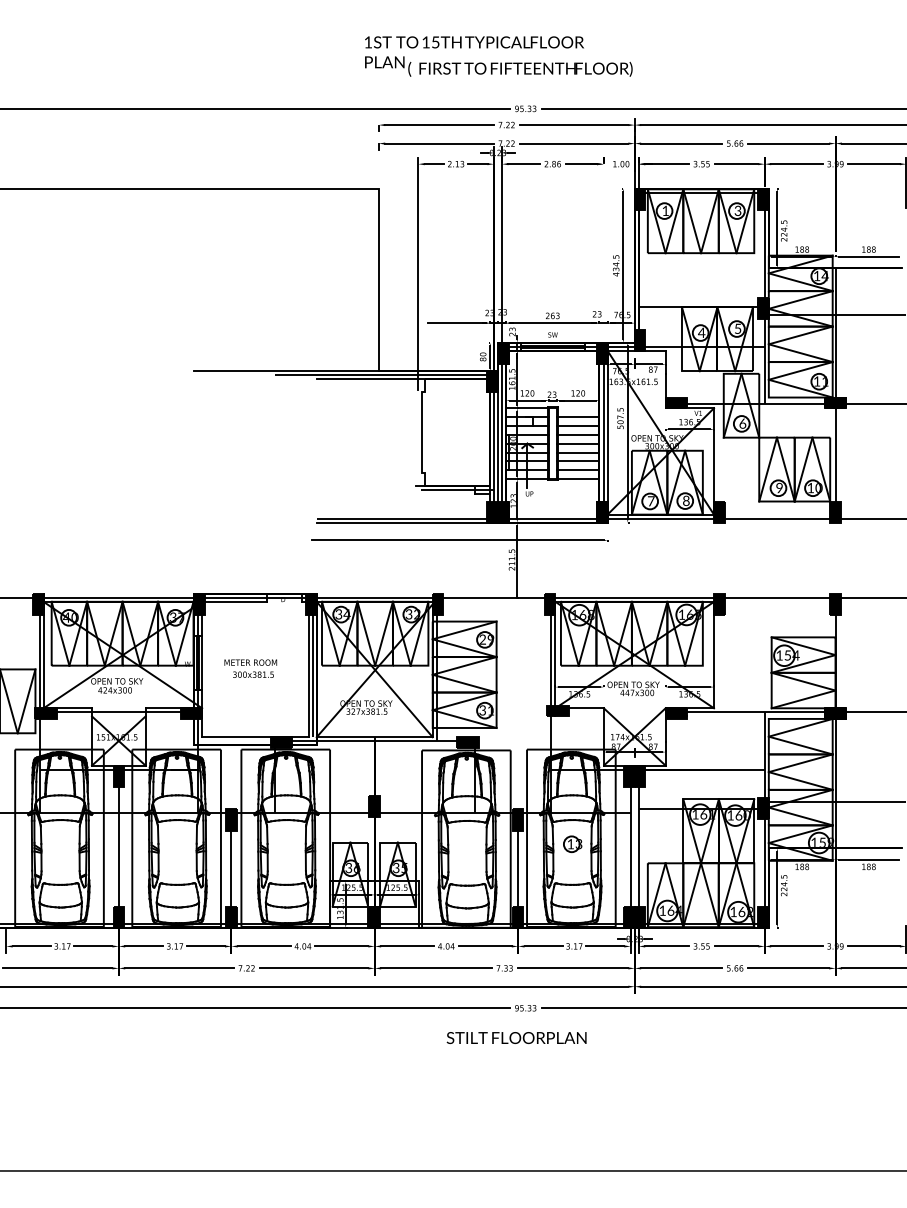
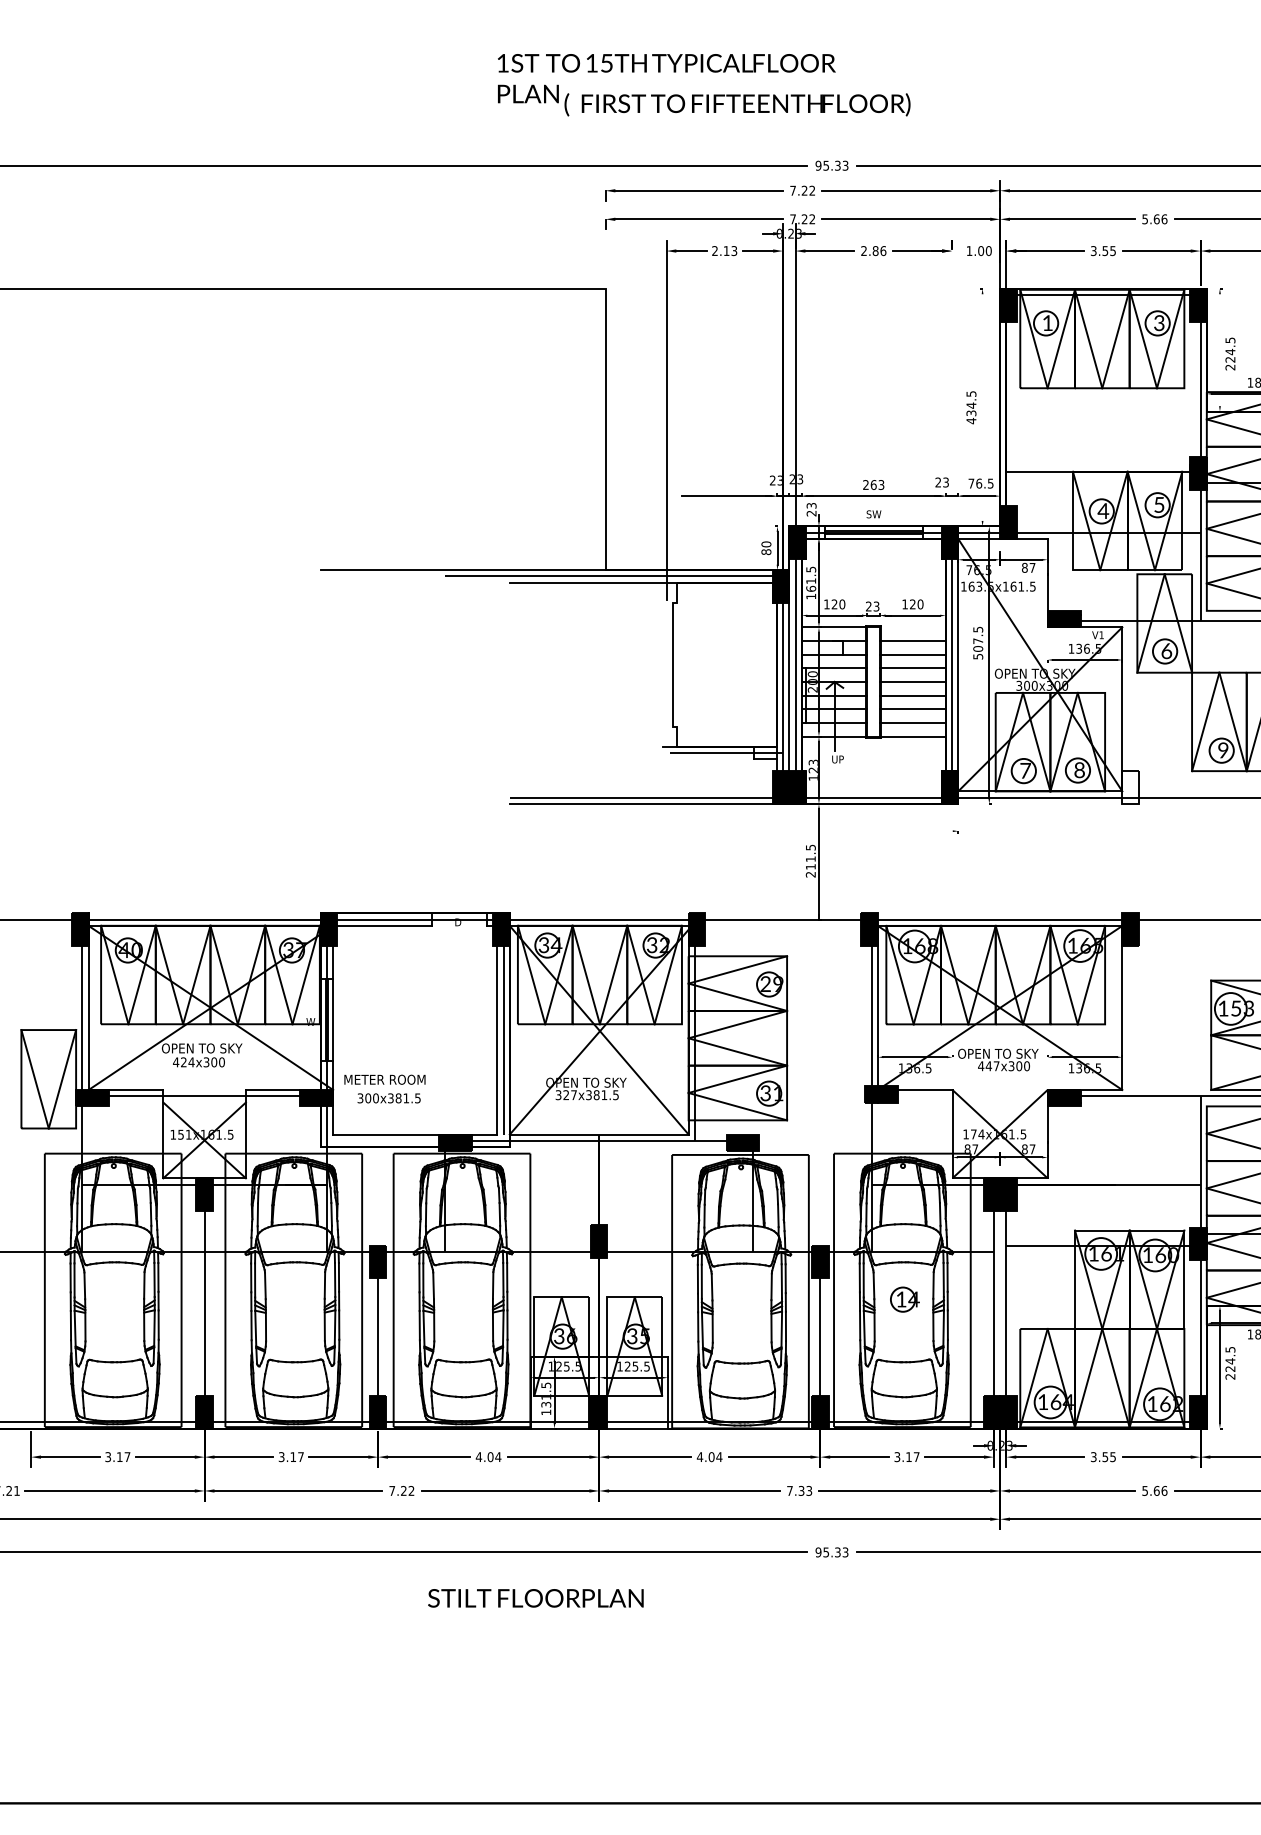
text: (498, 56) -> (703, 85), moved
line: (777, 228) -> (1220, 350), removed
line: (623, 265) -> (982, 407), removed
fill: (719, 511) -> (1130, 786), removed
line: (458, 540) -> (728, 831), removed
text: (795, 655) -> (1247, 1008), 154 -> 153
text: (250, 668) -> (384, 1088), moved
text: (578, 844) -> (913, 1299), 13 -> 14
text: (516, 1037) -> (535, 1597), moved

